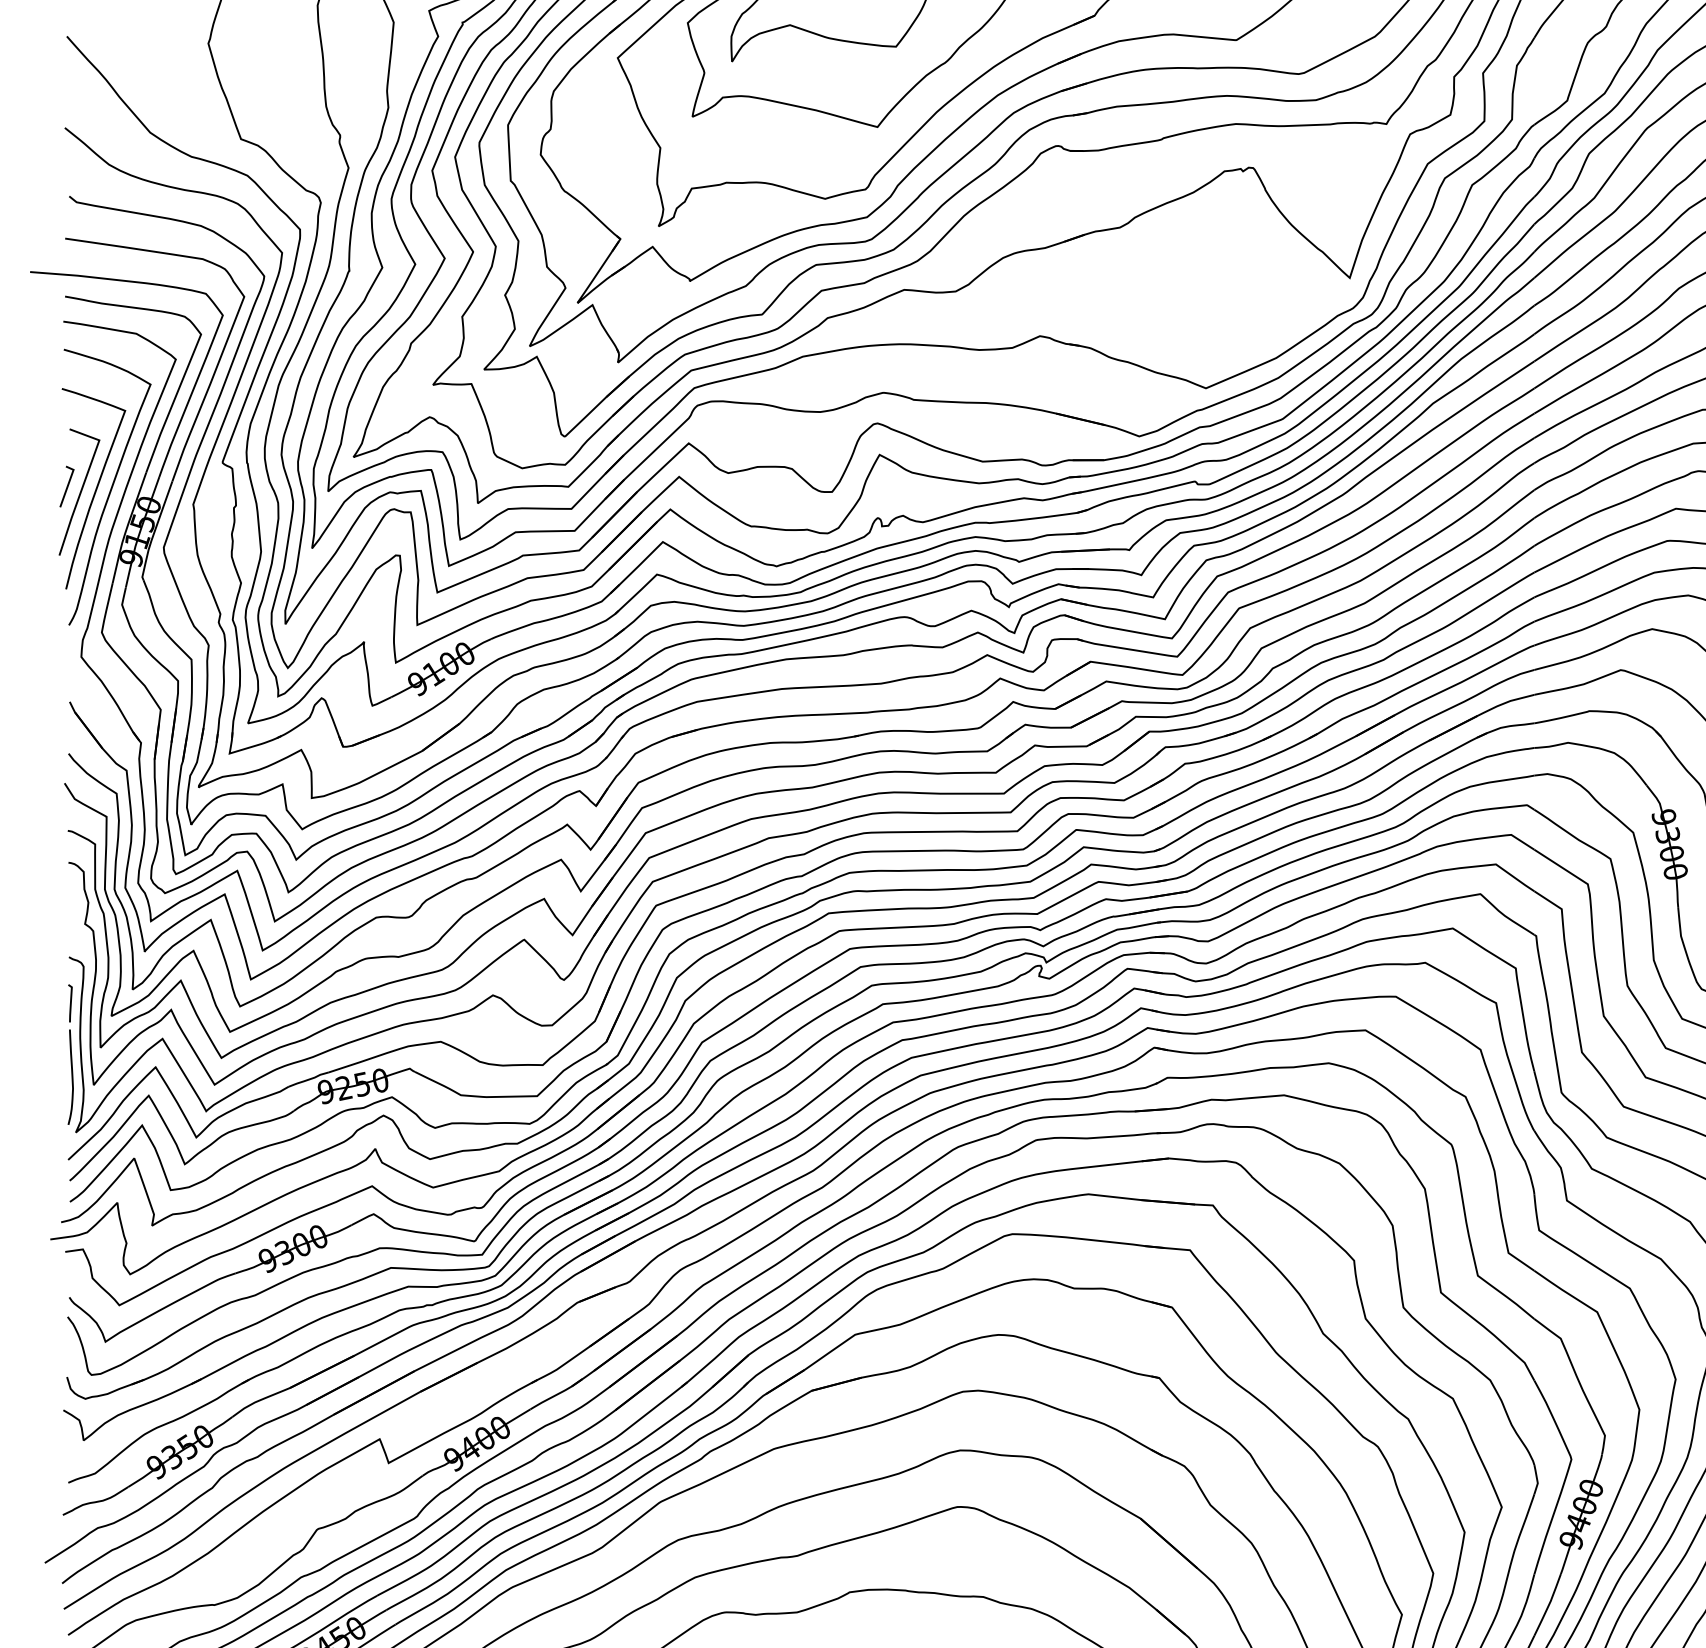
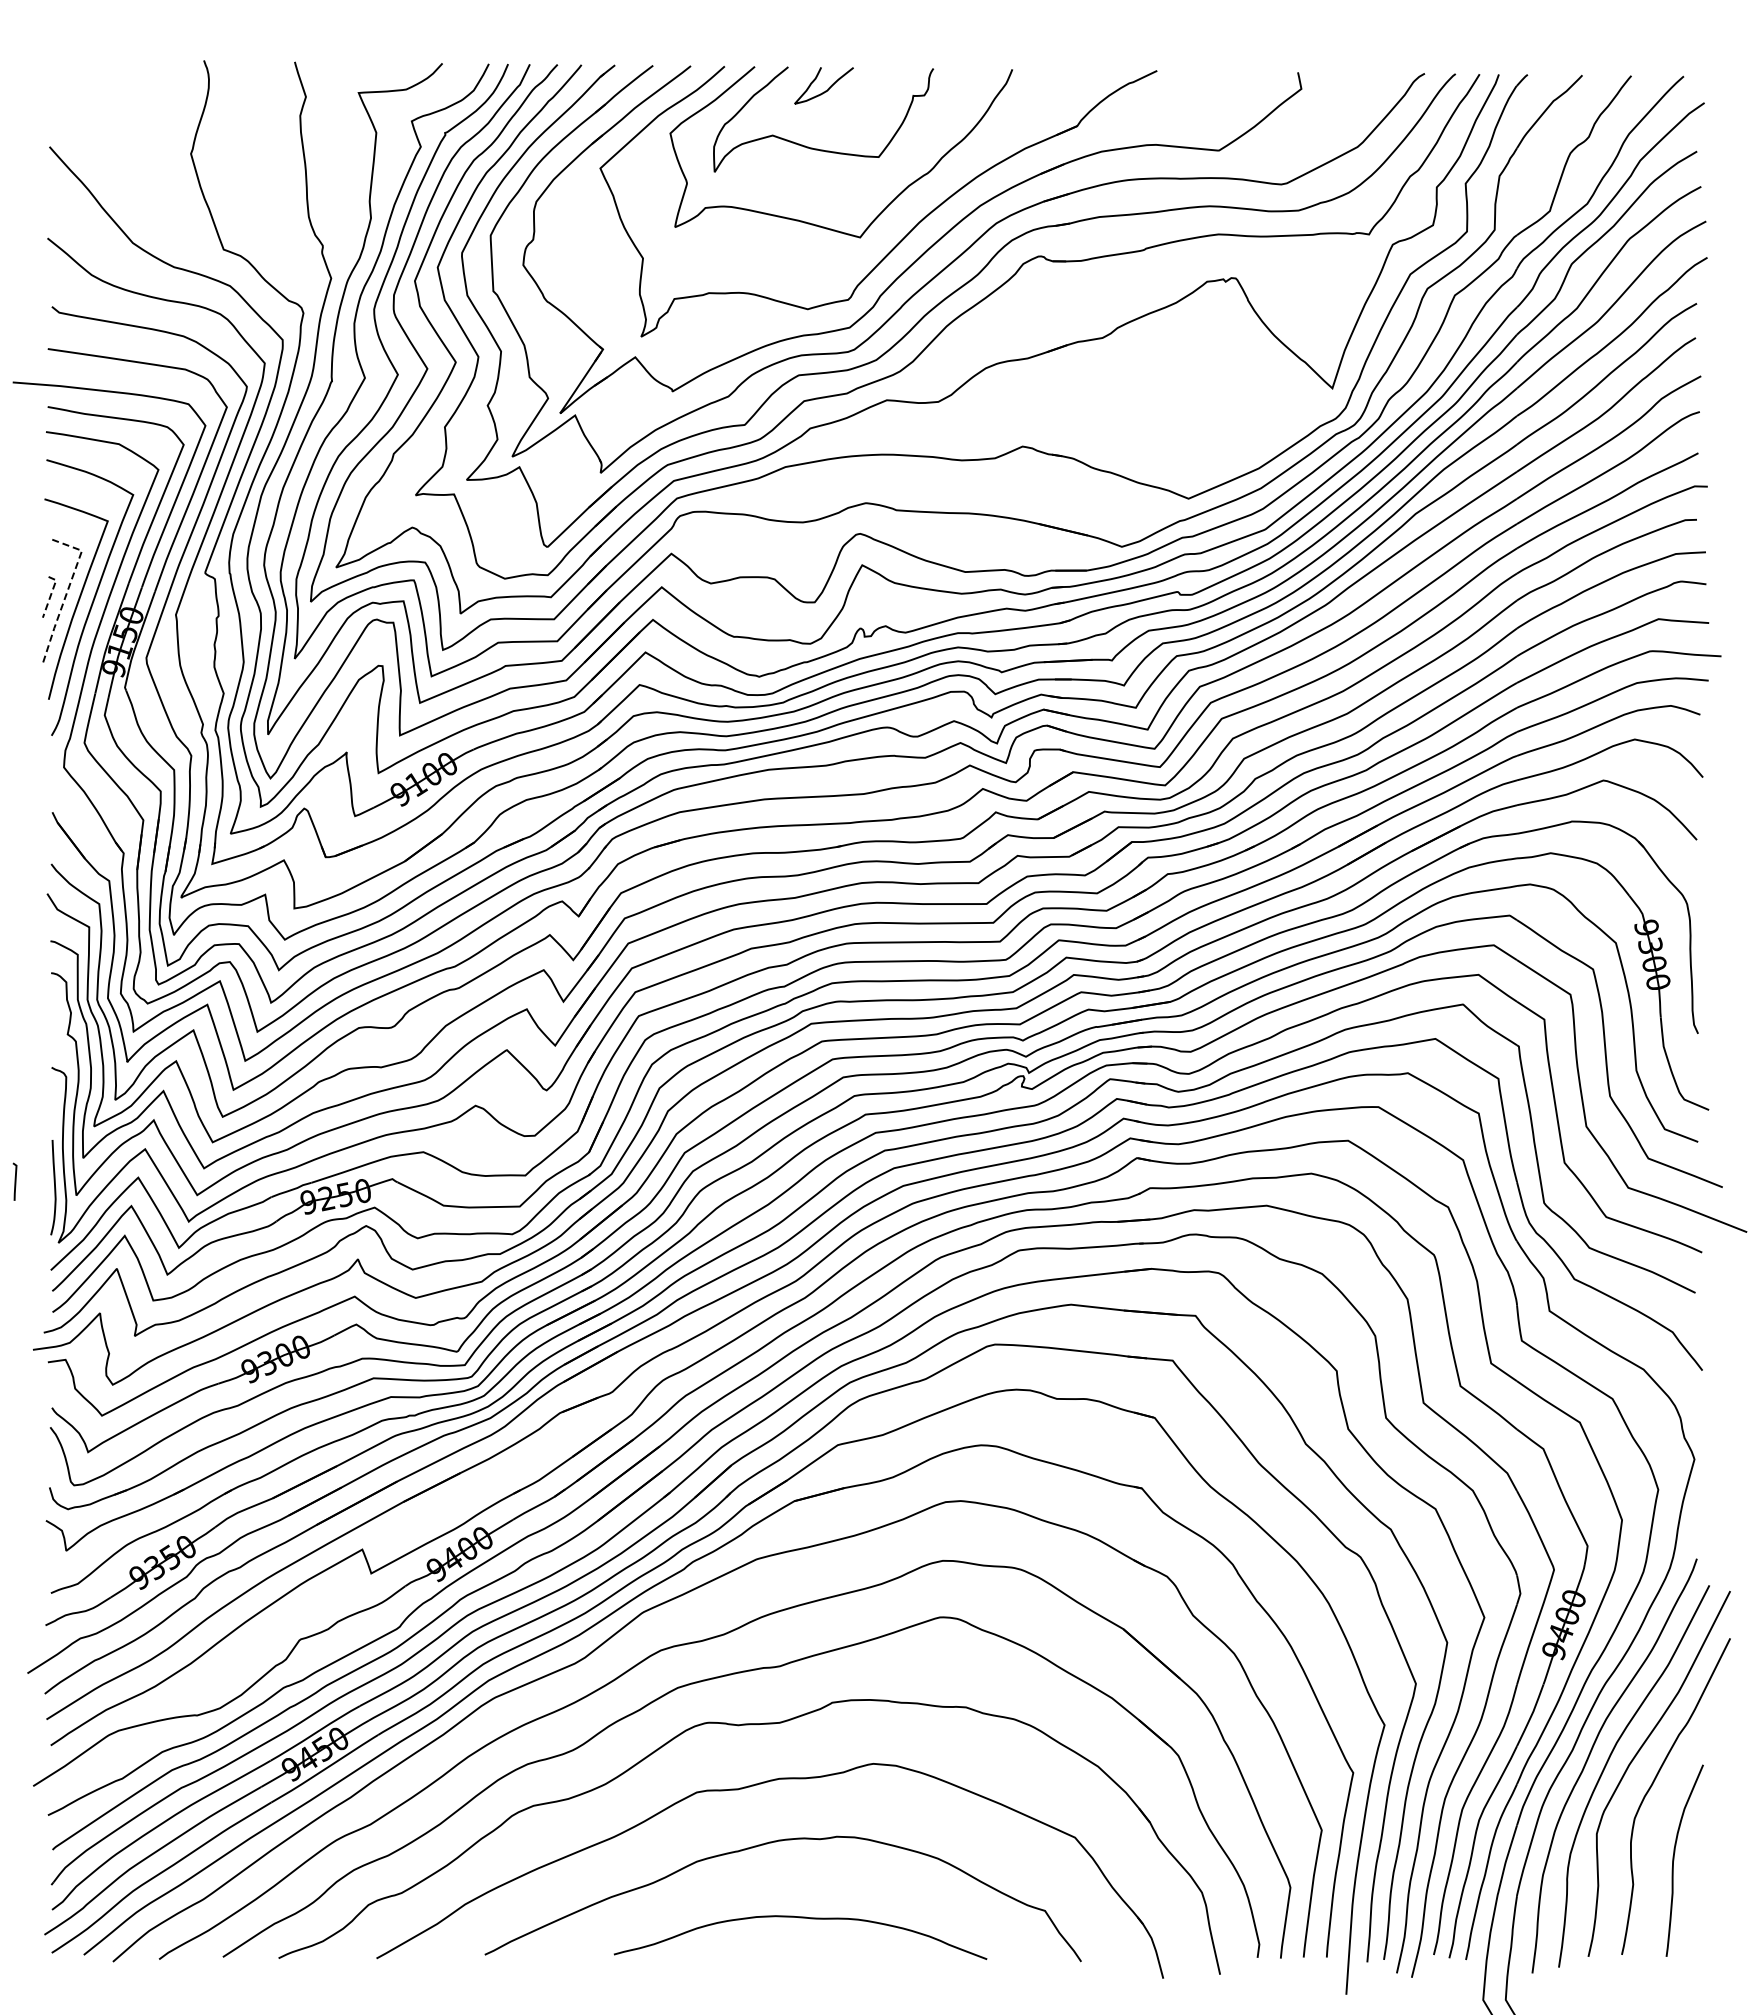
line: (83, 483) -> (66, 593), solid -> dashed
line: (68, 484) -> (51, 594), solid -> dashed
line: (69, 1003) -> (14, 1181), moved

